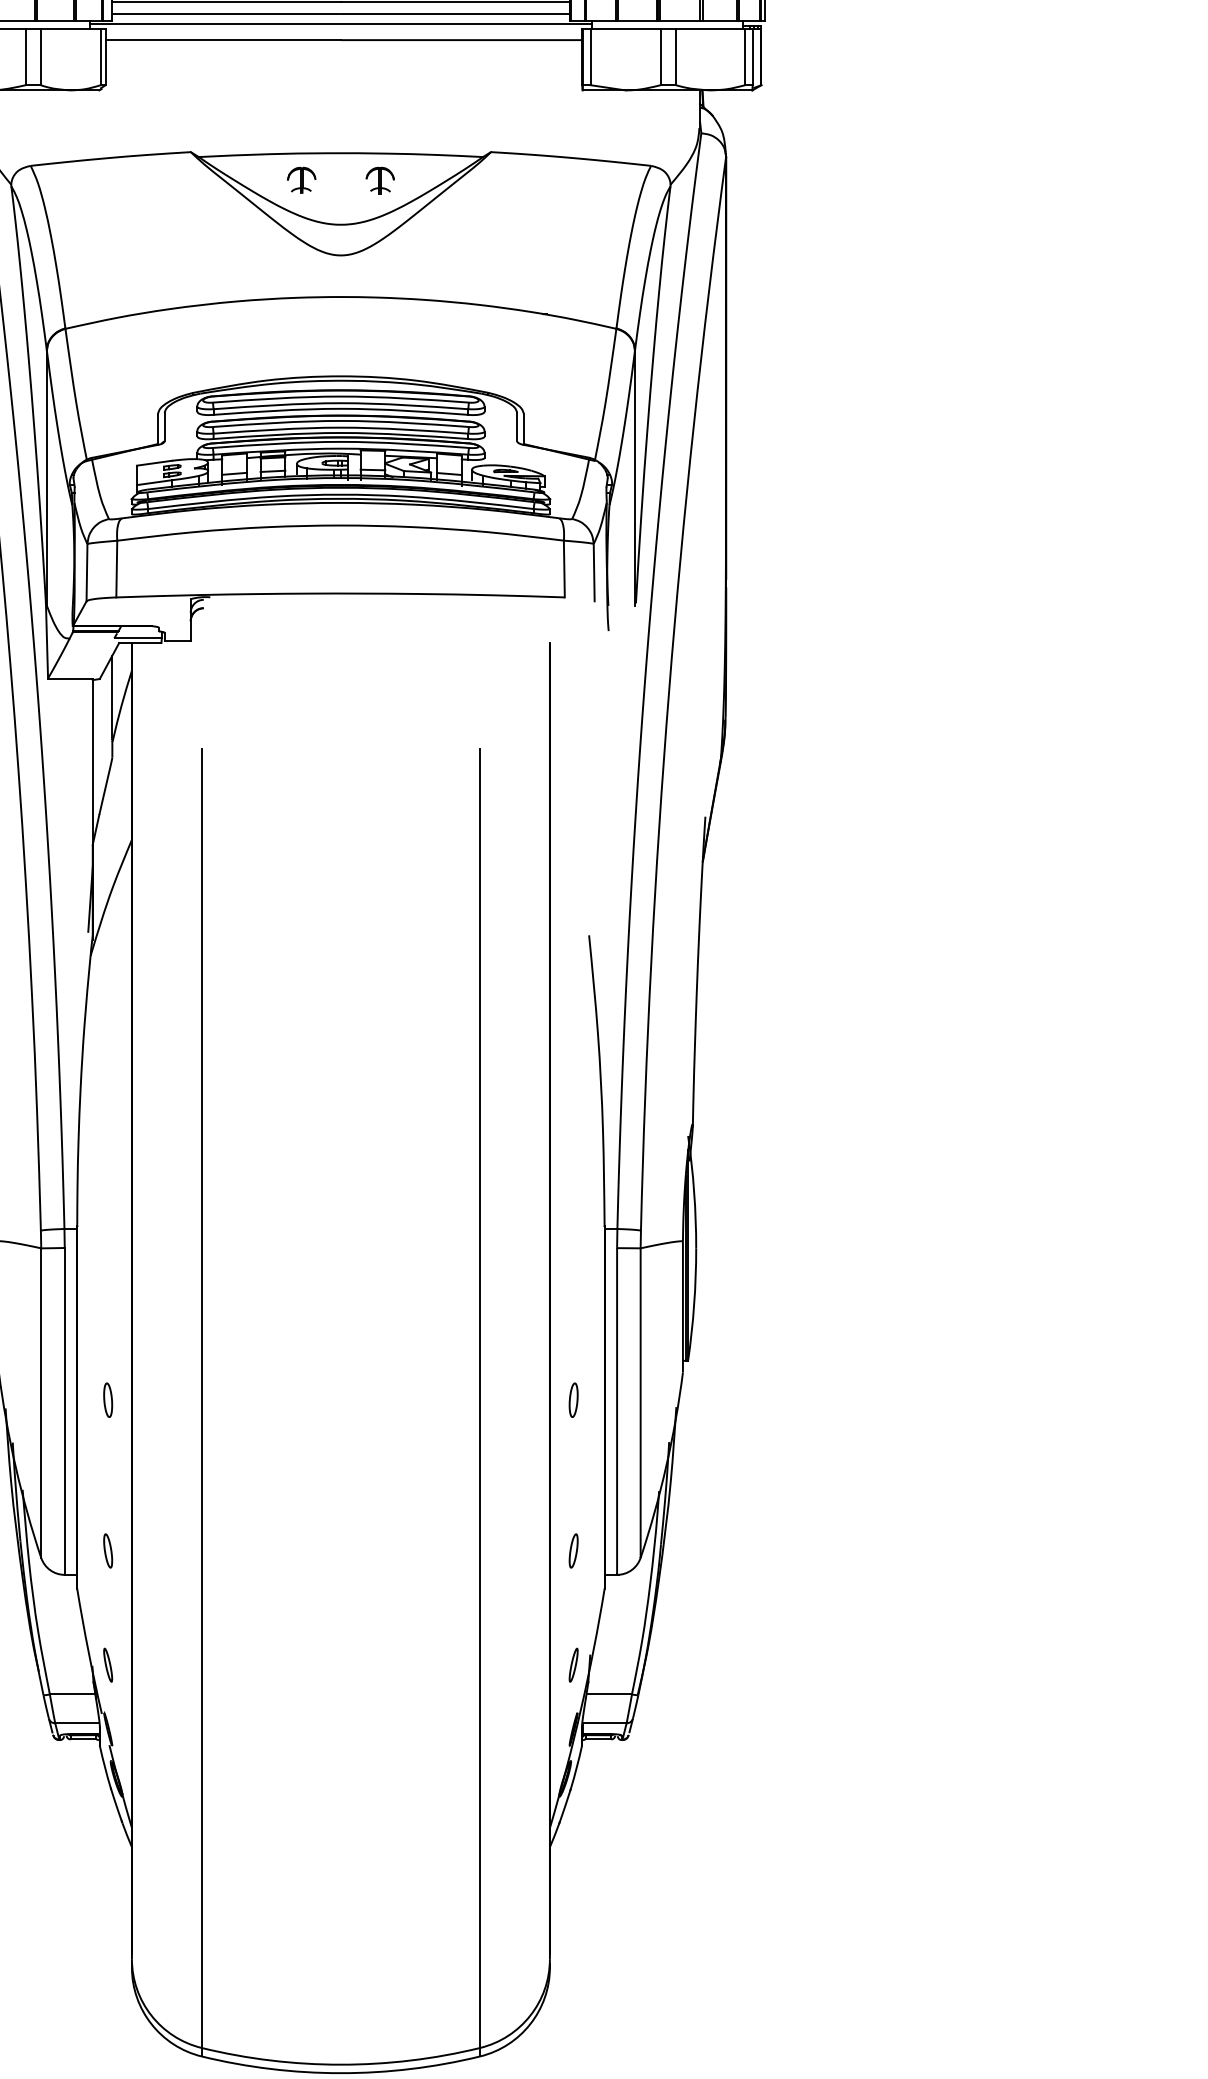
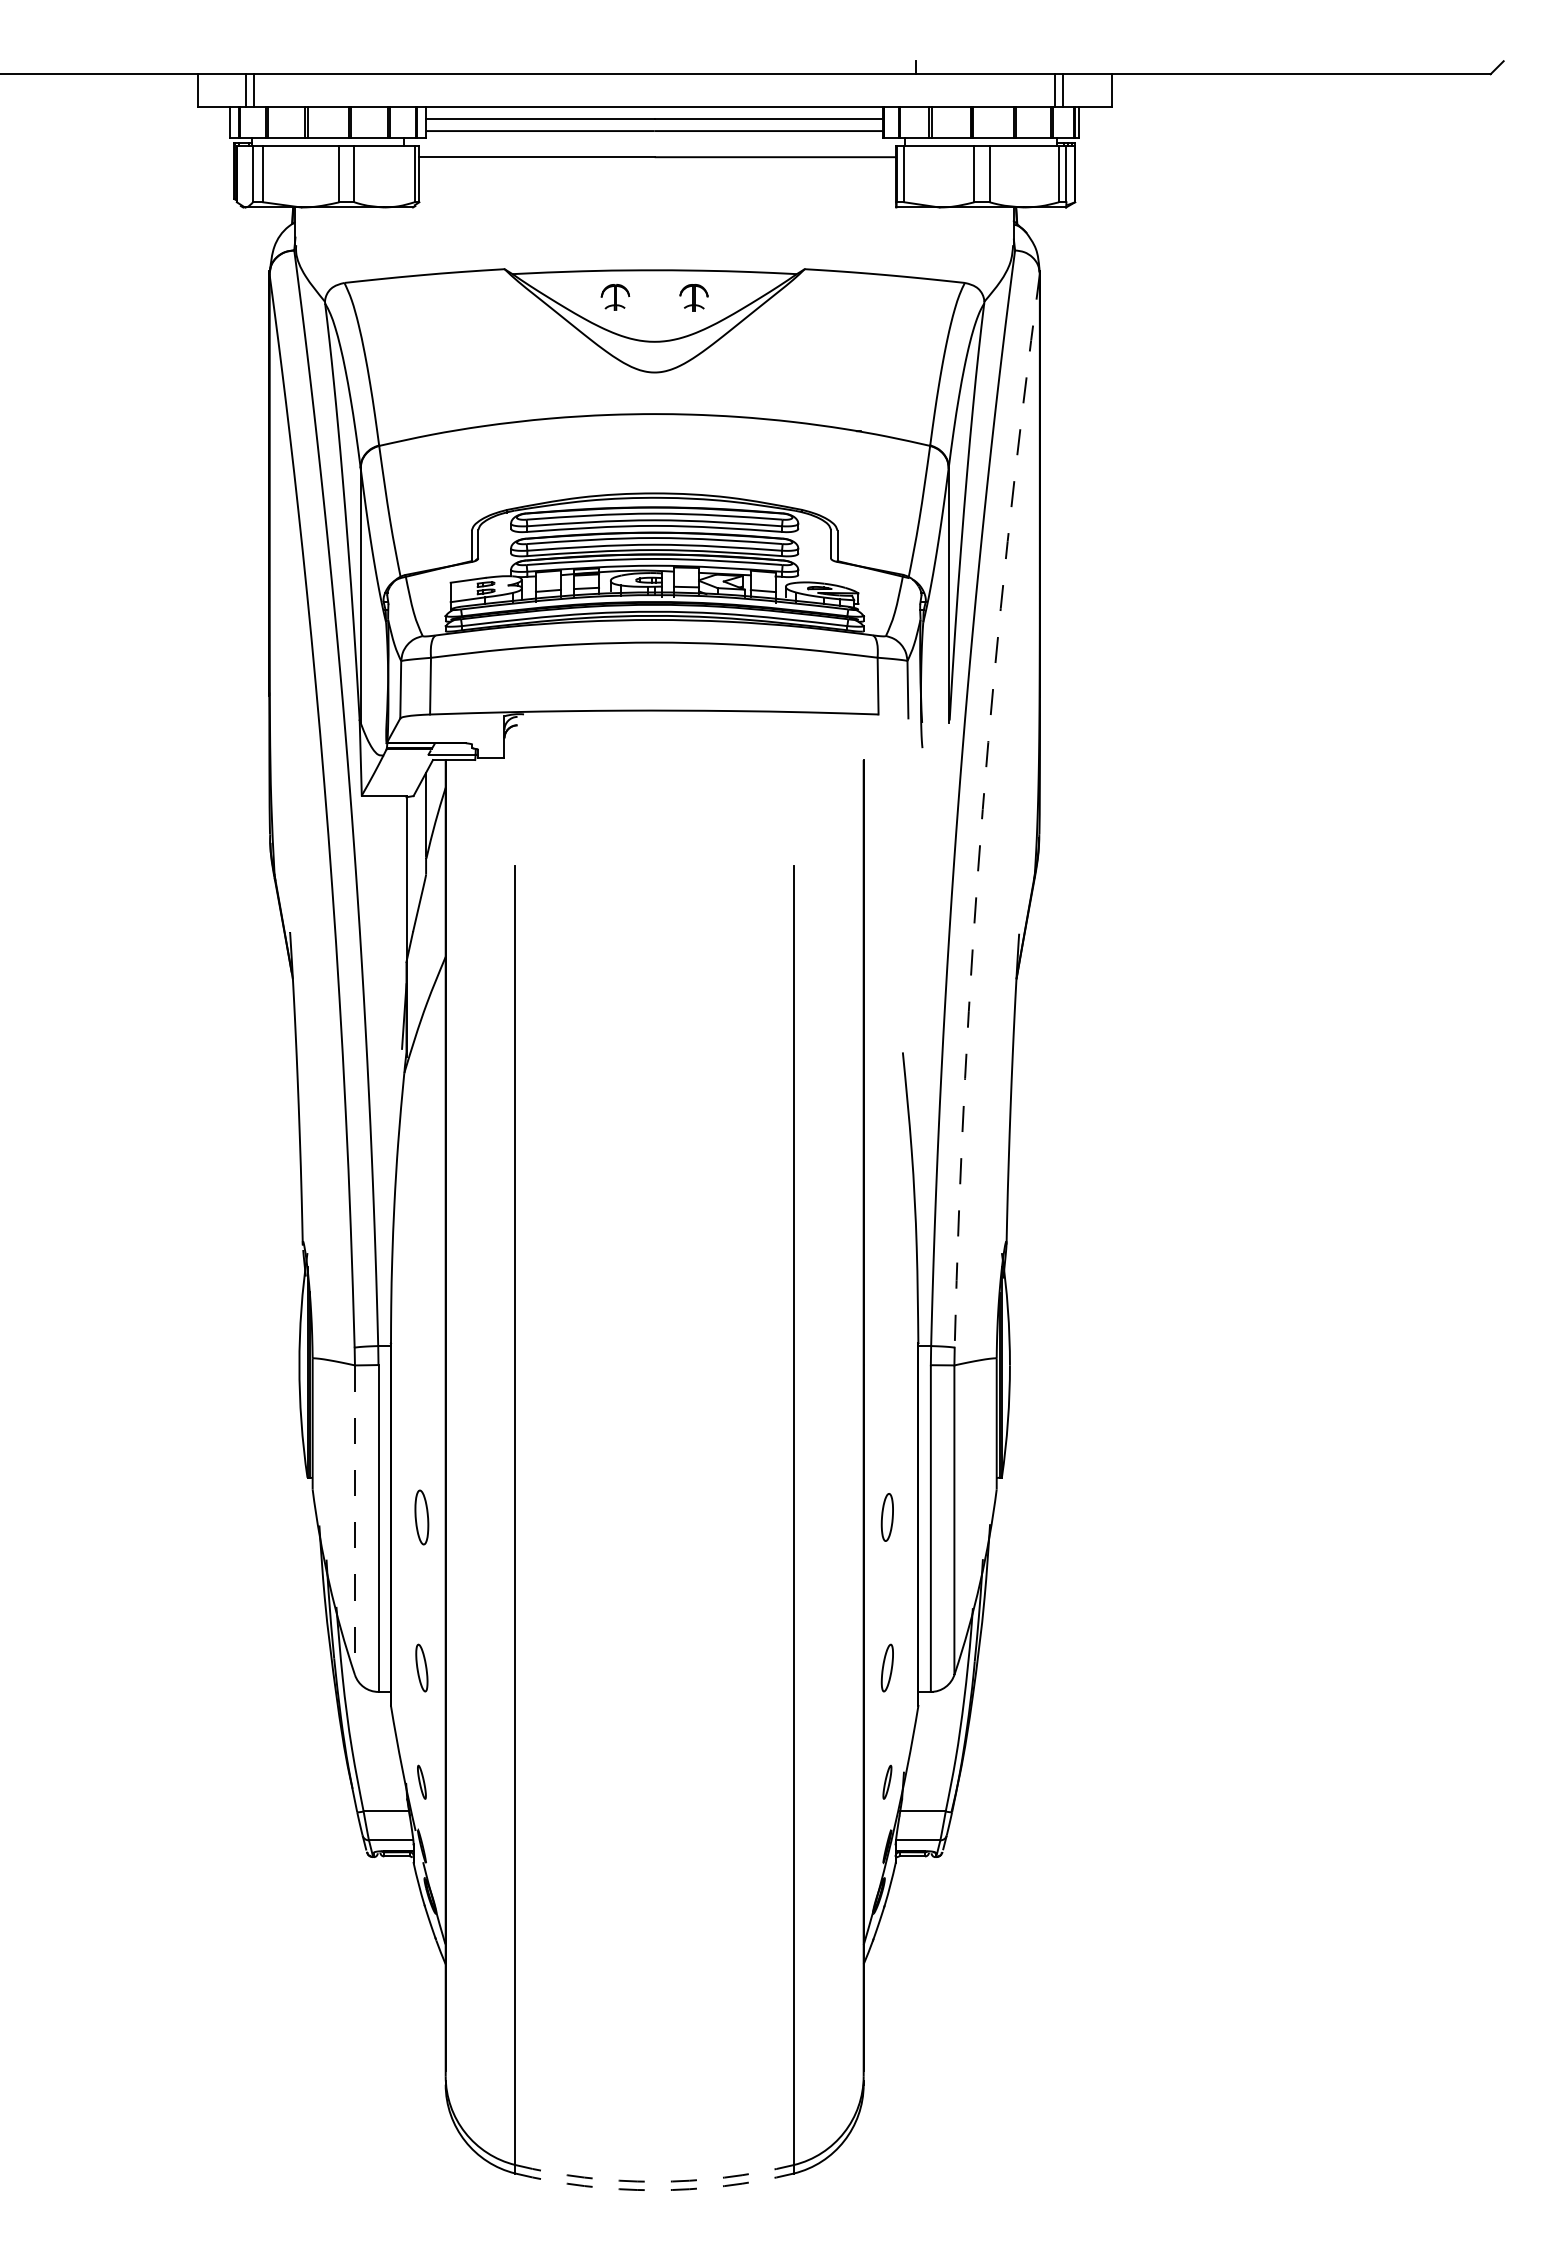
line: (340, 23) -> (654, 140), removed
arc: (668, 692) -> (982, 809), solid -> dashed
part: (107, 1399) -> (421, 1516), size x1.6
part: (573, 1399) -> (887, 1516), size x1.4
line: (40, 1403) -> (354, 1520), solid -> dashed
part: (107, 1550) -> (421, 1667), size x1.4
part: (573, 1550) -> (887, 1667), size x1.4
arc: (340, 2064) -> (654, 2181), solid -> dashed
arc: (340, 2073) -> (654, 2190), solid -> dashed

